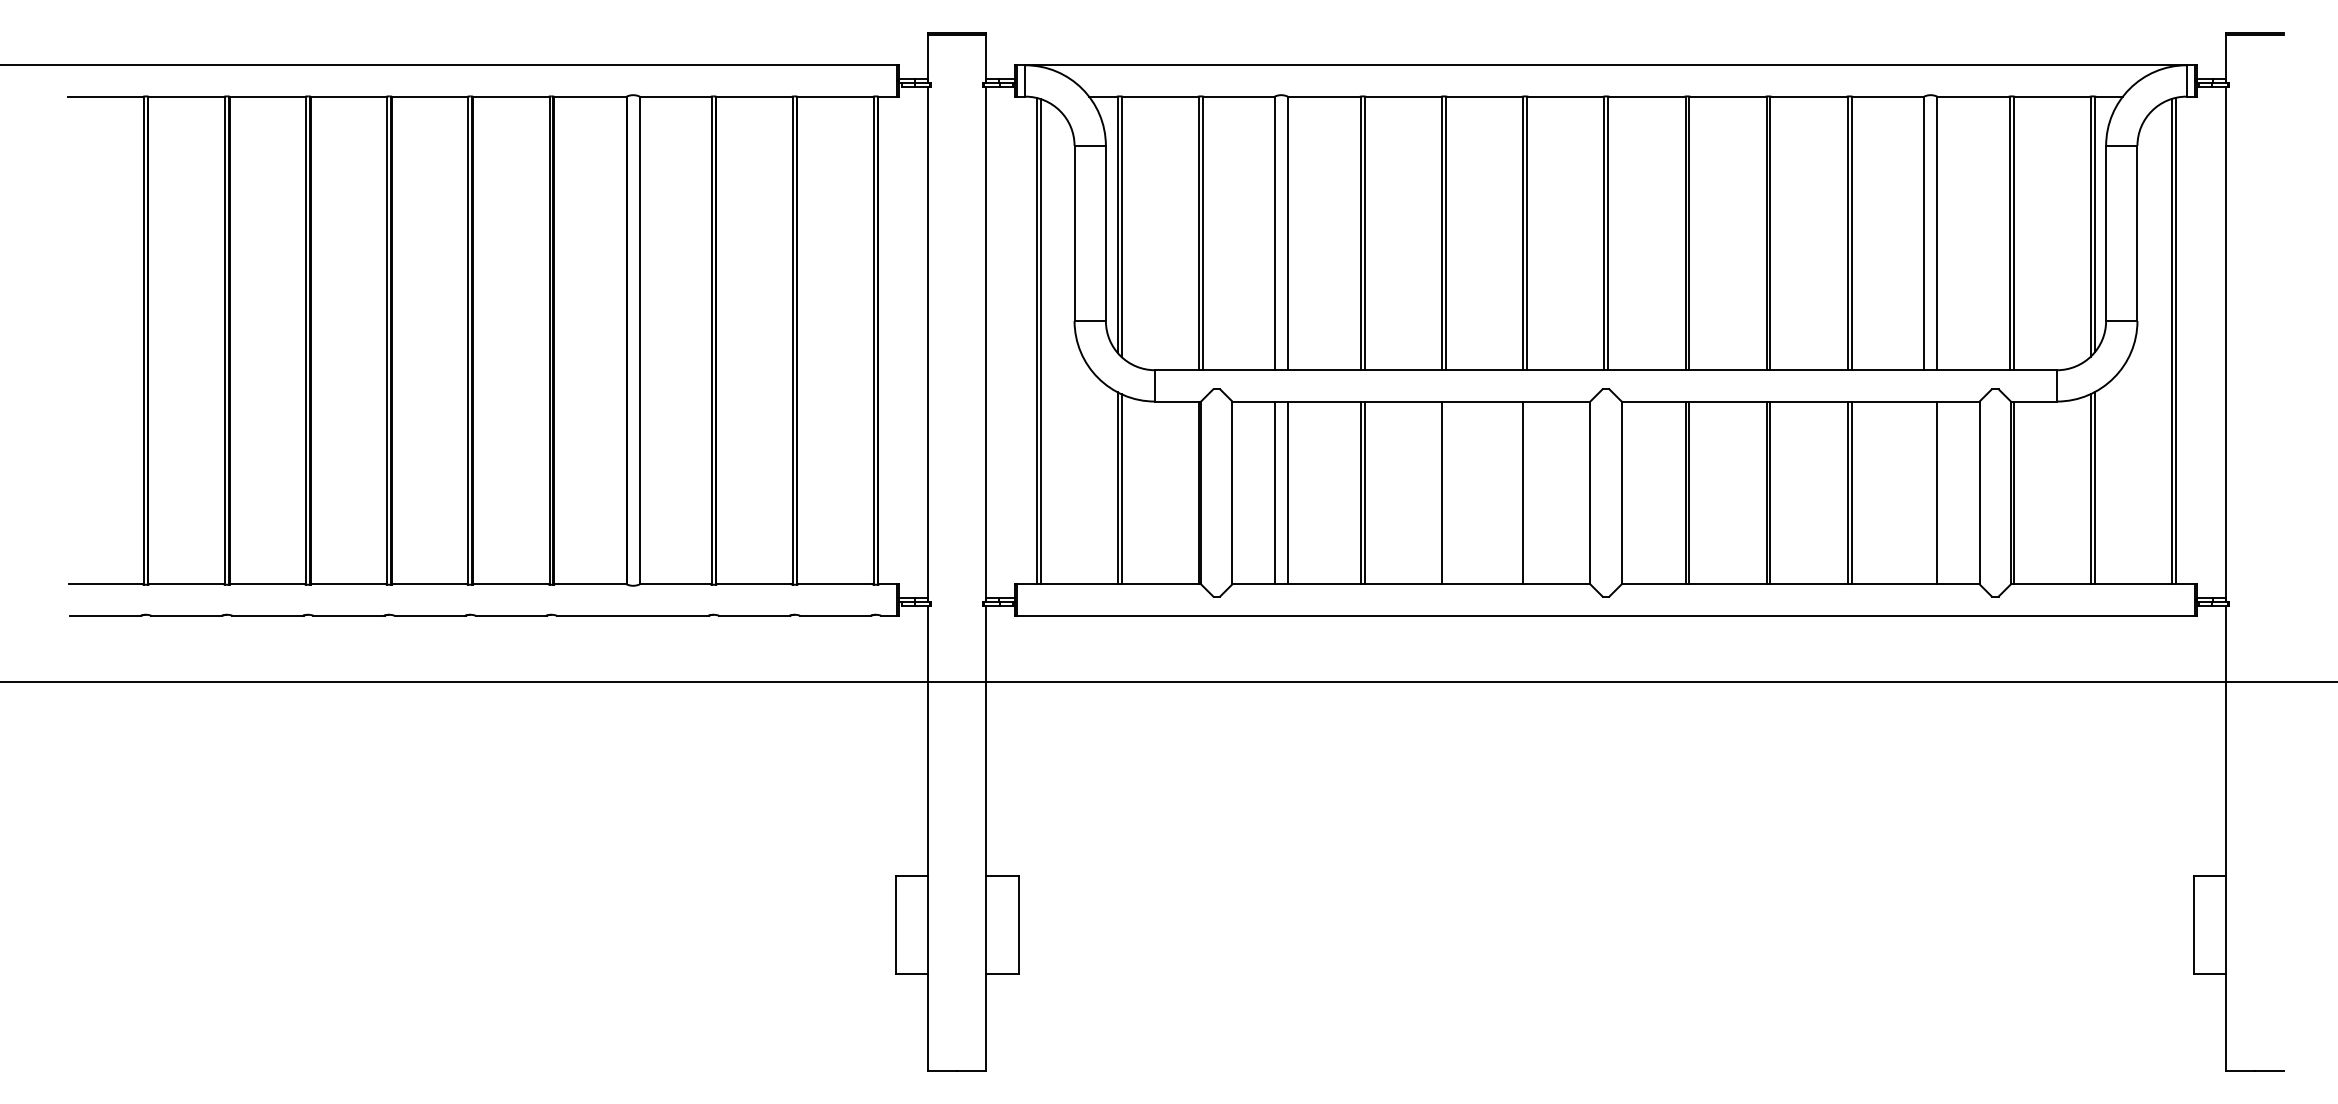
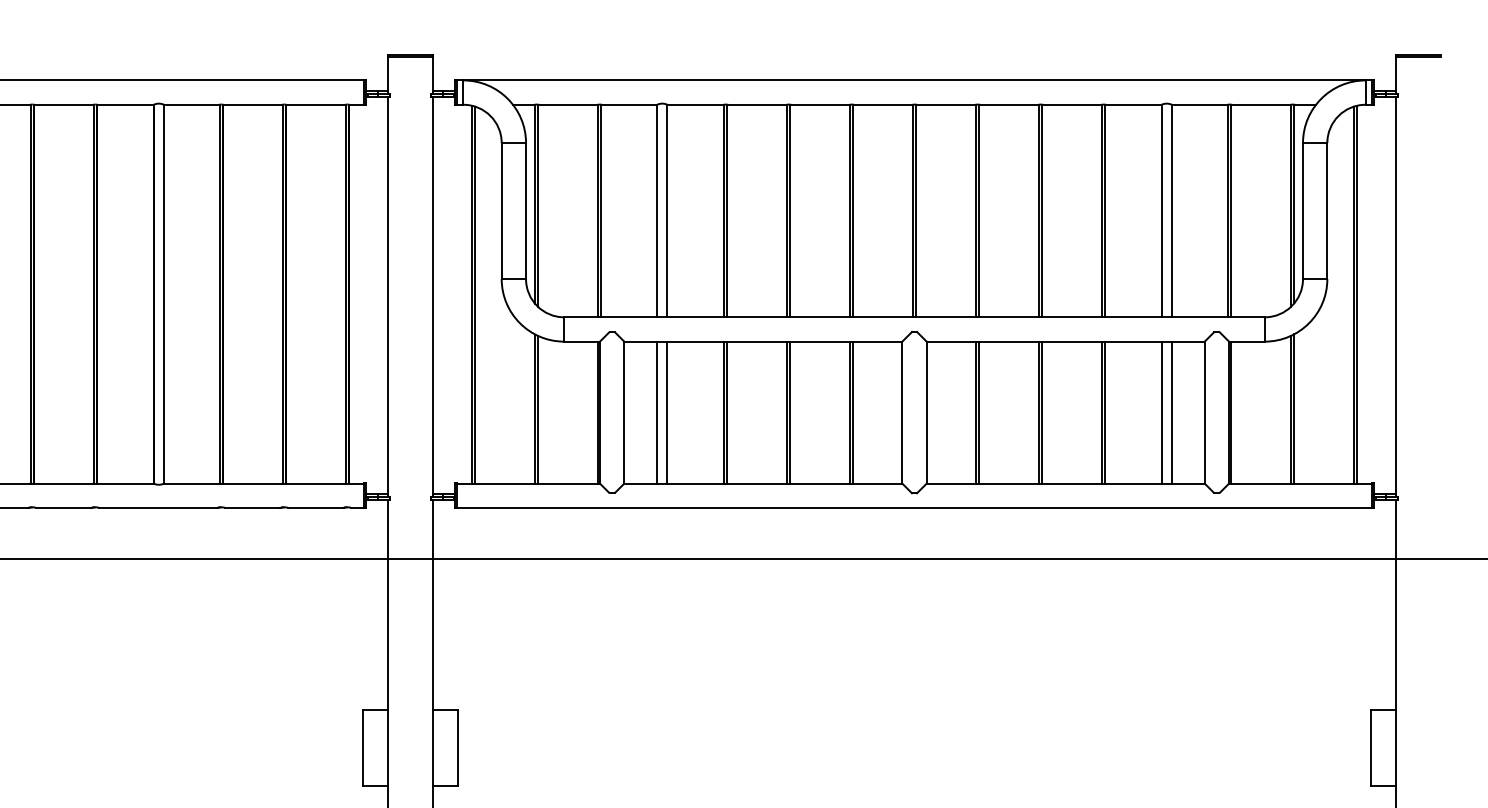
line: (1446, 492) -> (790, 412), added
line: (1527, 492) -> (853, 412), added
line: (1924, 492) -> (1161, 412), added

